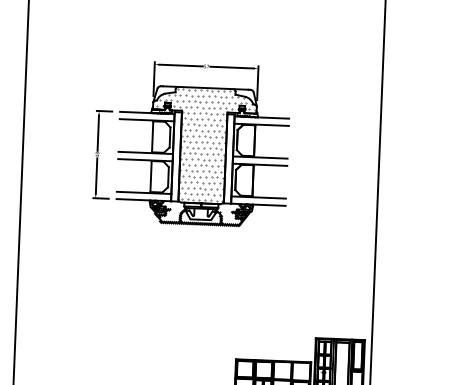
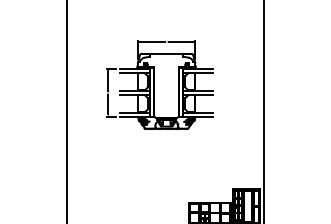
hatch: (203, 143) -> (166, 84), removed

